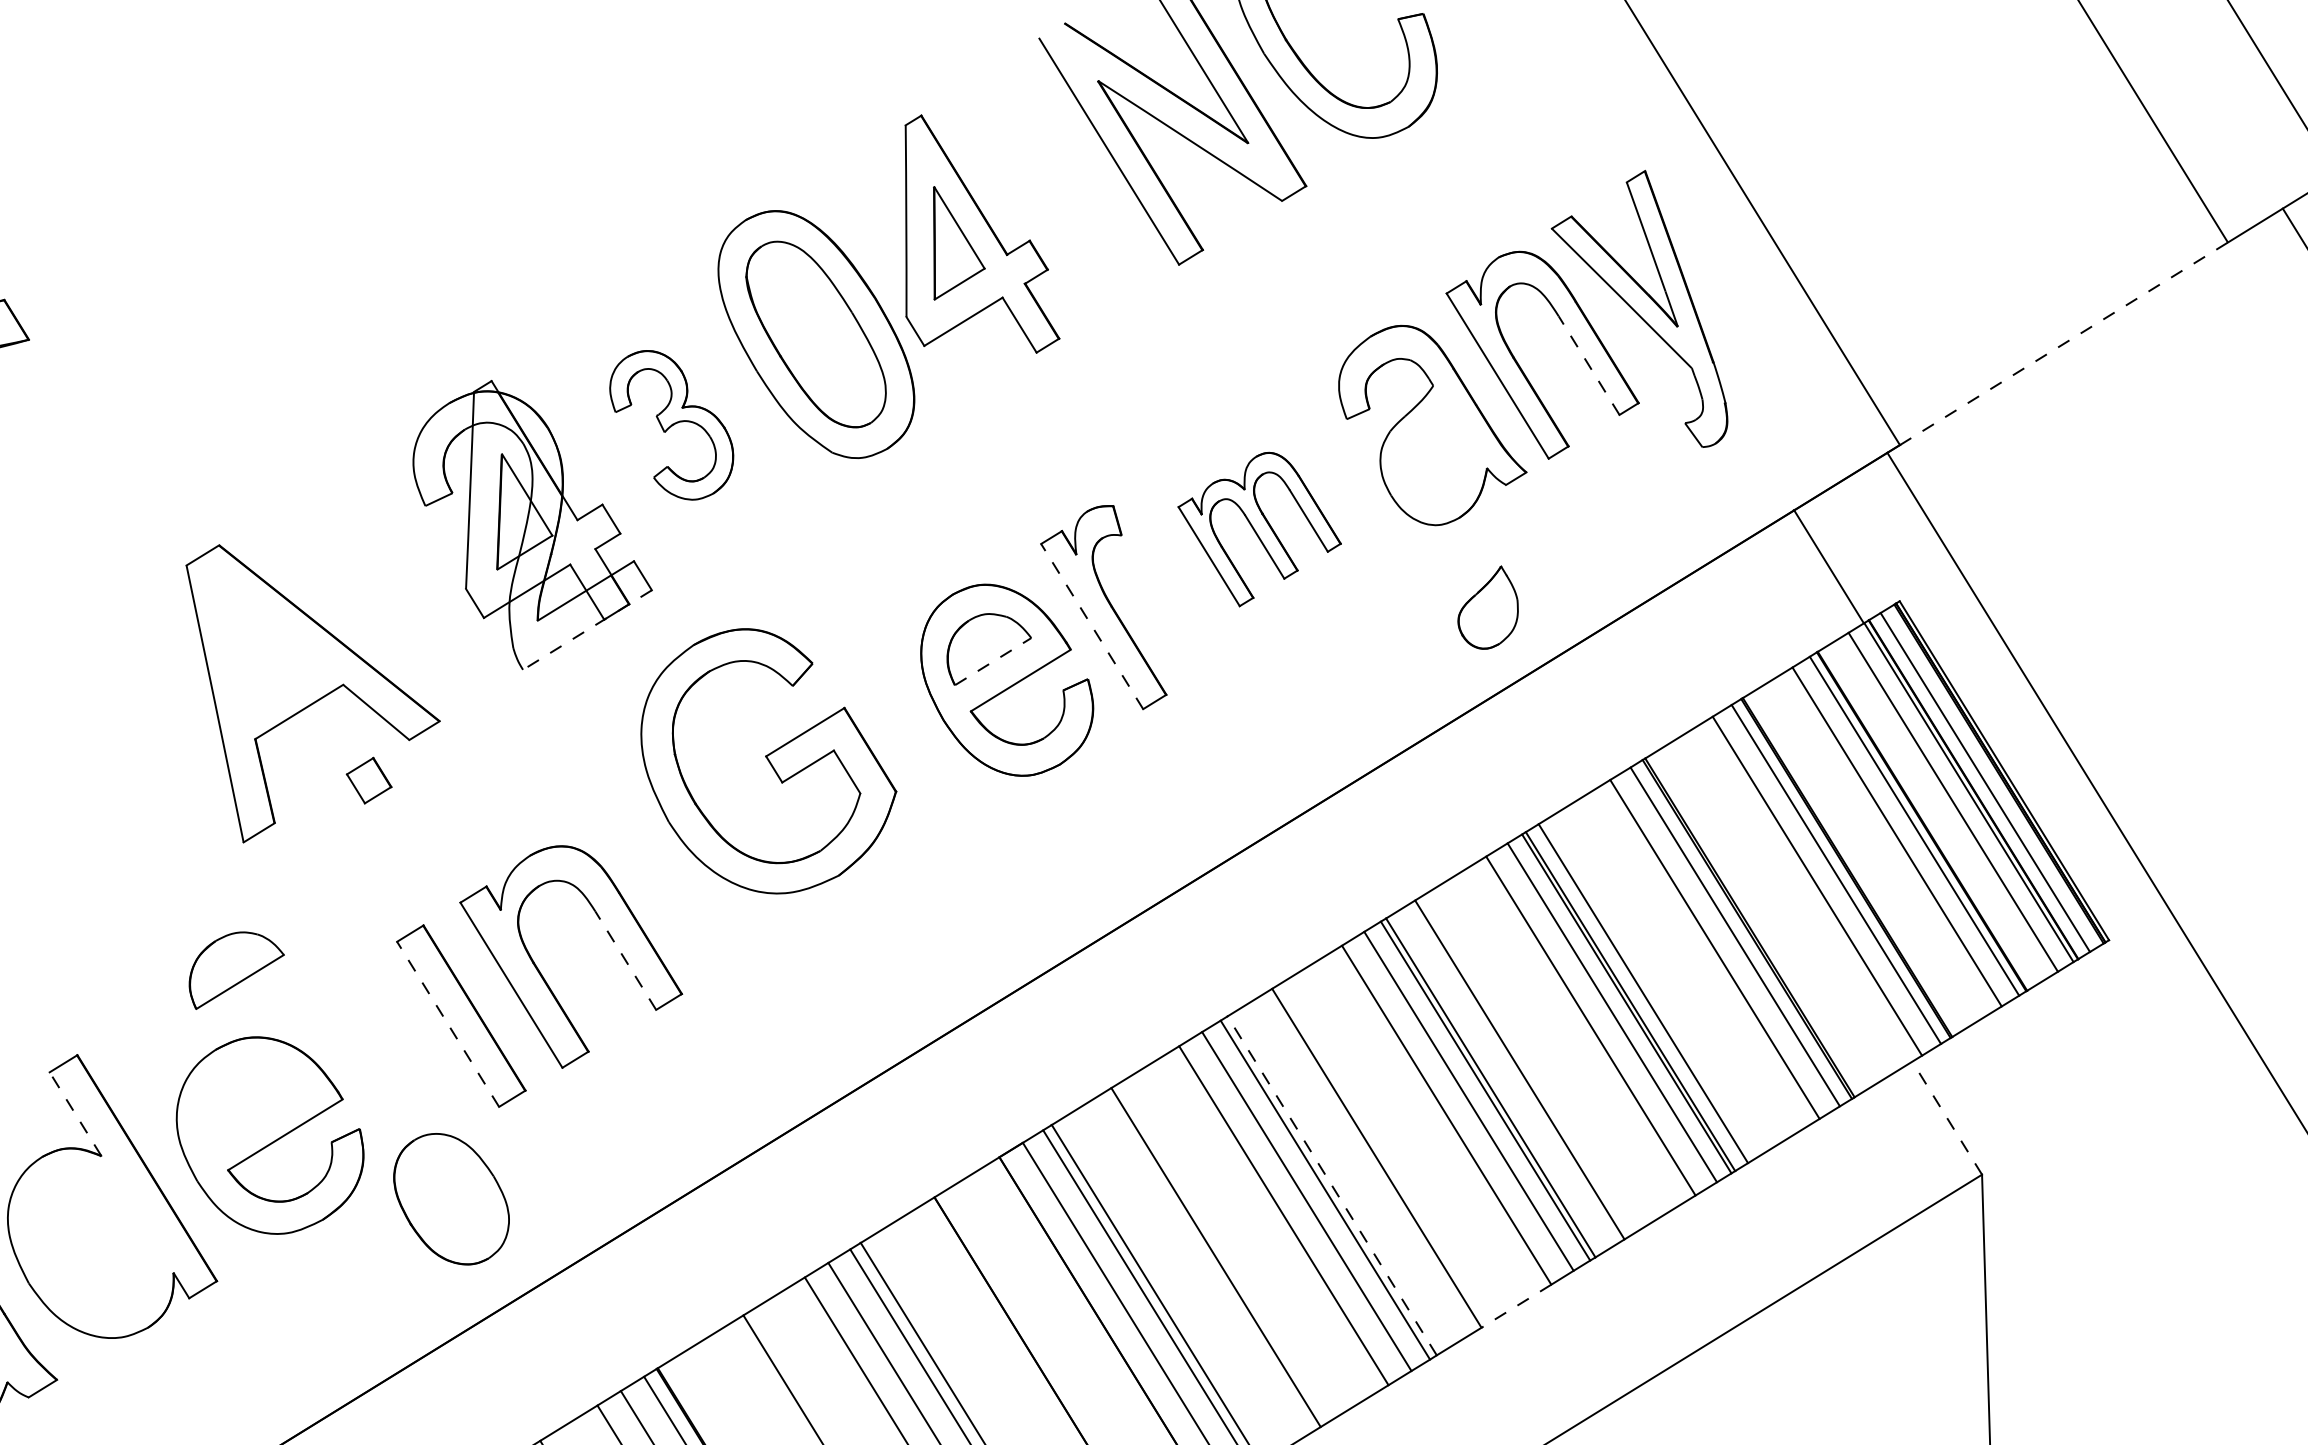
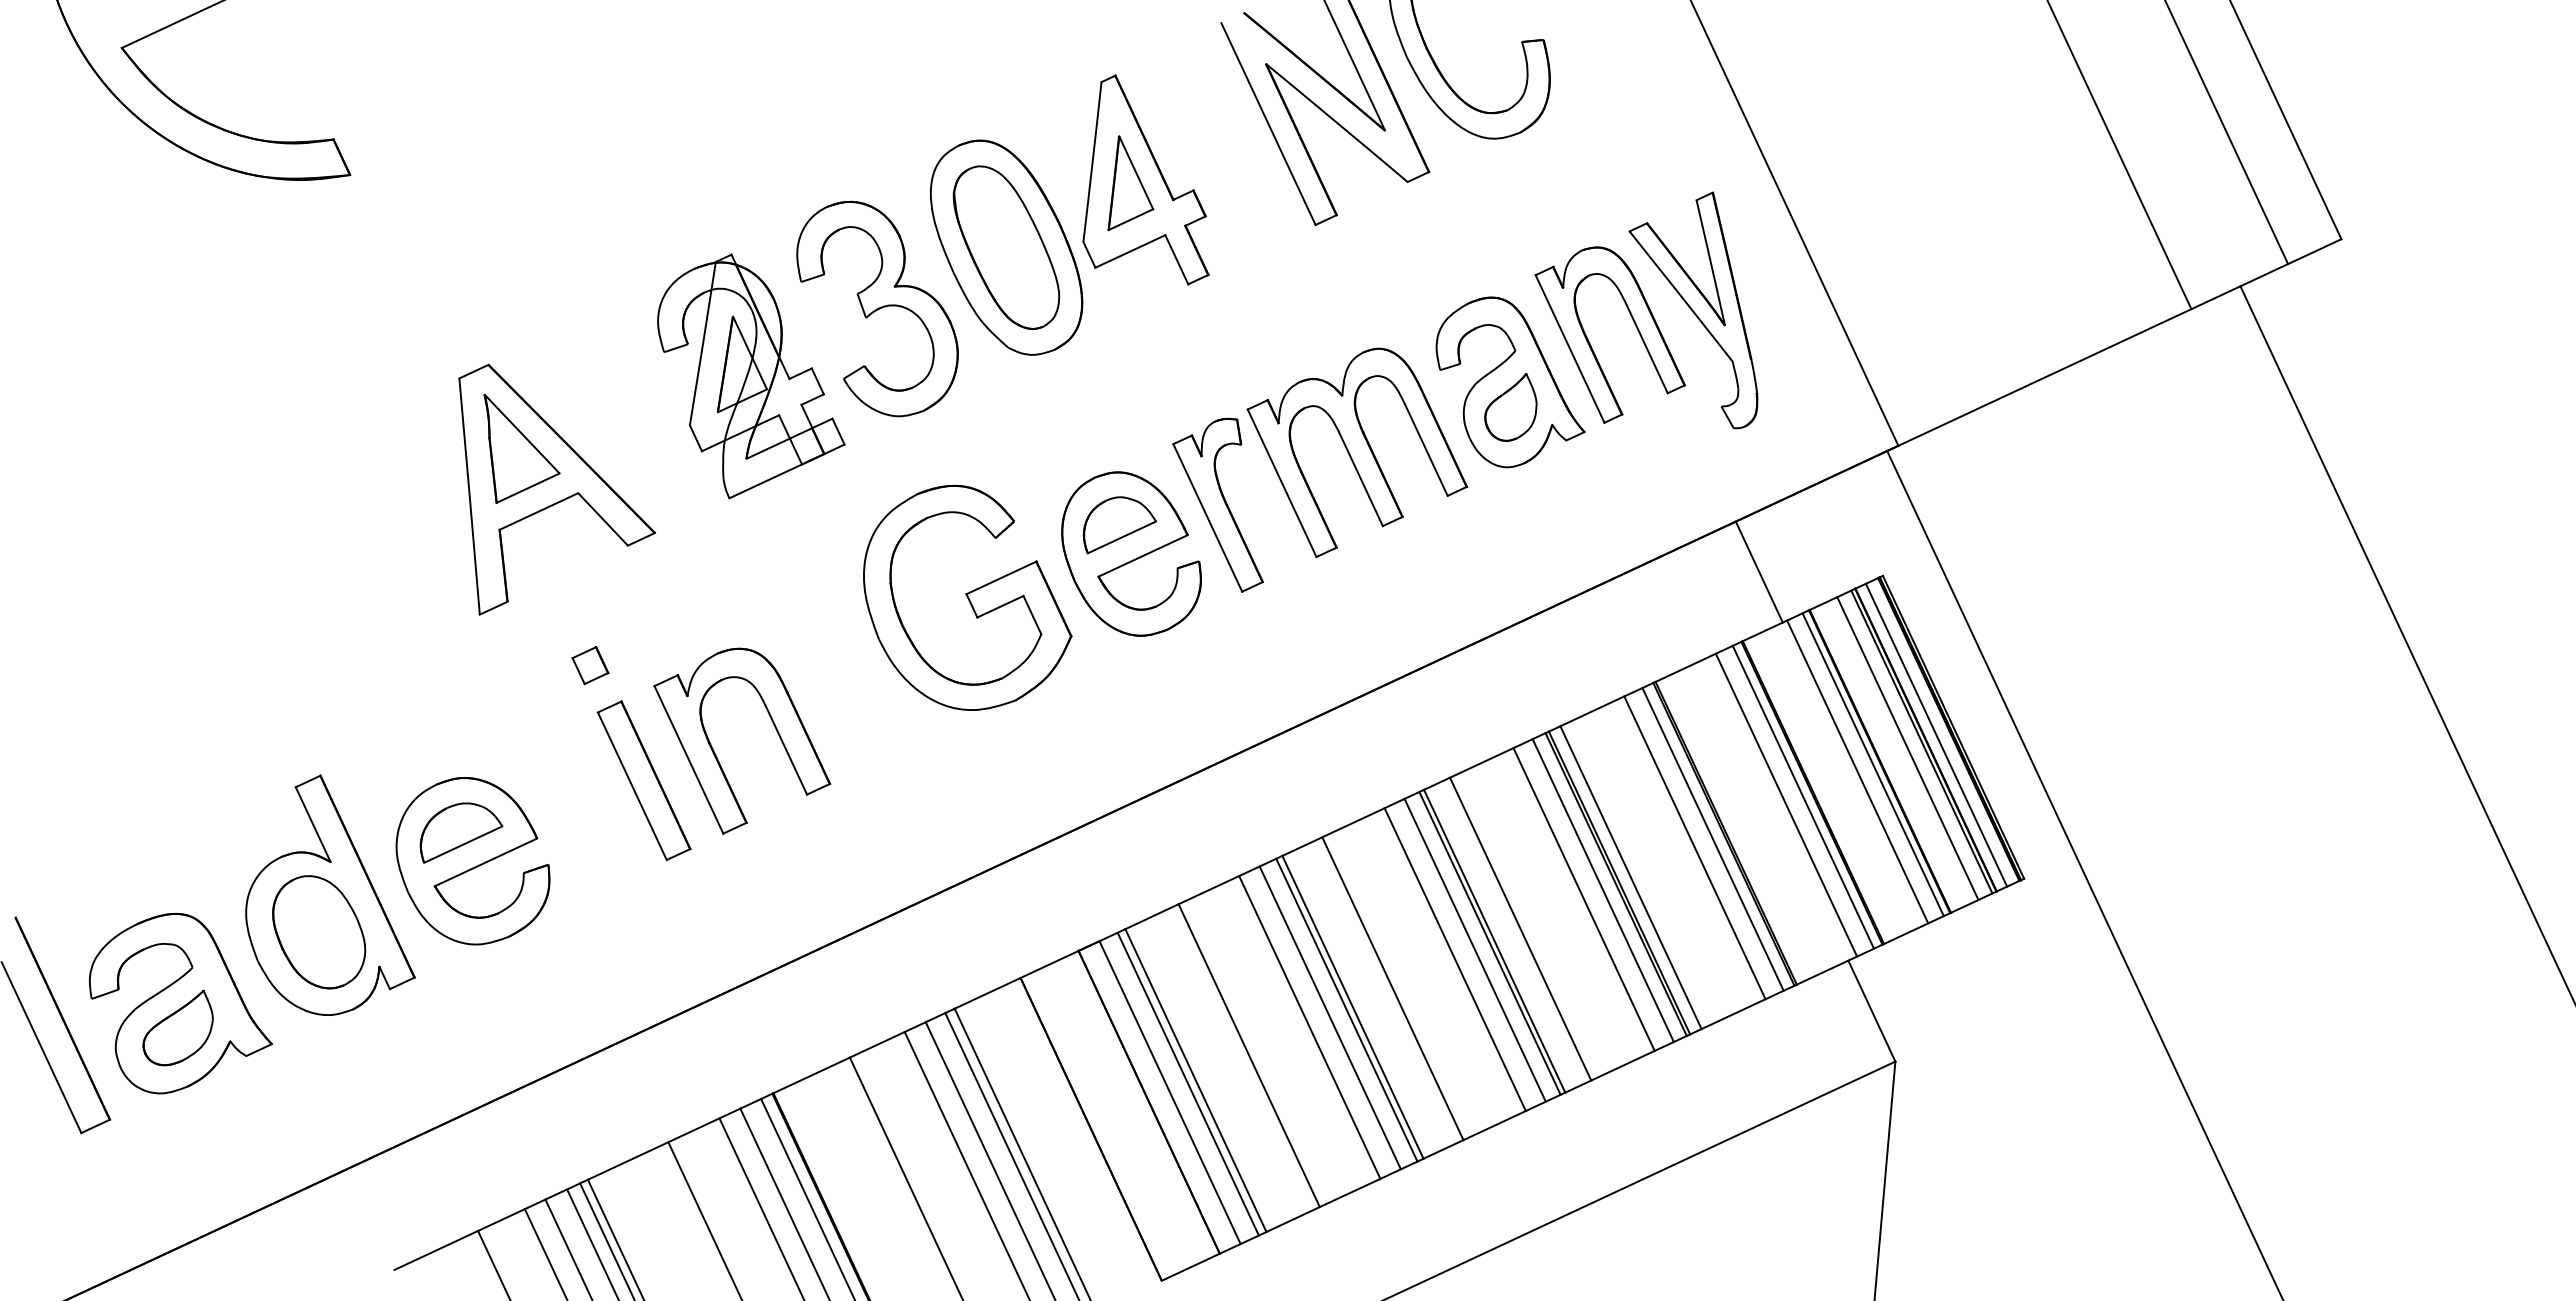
line: (2063, 343) -> (2044, 377), dashed -> solid
line: (1589, 365) -> (1647, 349), dashed -> solid
part: (671, 424) -> (877, 308), size x1.67
part: (1259, 528) -> (1356, 452), size x1.67
line: (1827, 566) -> (1758, 571), moved
part: (1487, 608) -> (1510, 407), moved
line: (1091, 626) -> (1207, 517), dashed -> solid
line: (586, 630) -> (786, 471), dashed -> solid
part: (269, 639) -> (521, 448), added
line: (992, 661) -> (1121, 537), dashed -> solid
part: (767, 760) -> (967, 597), moved
part: (369, 780) -> (590, 665), moved
line: (625, 960) -> (786, 750), dashed -> solid
part: (236, 967) -> (461, 832), moved
line: (448, 1023) -> (632, 785), dashed -> solid
line: (74, 1114) -> (312, 824), dashed -> solid
line: (1946, 1118) -> (1871, 1011), dashed -> solid
line: (1331, 1184) -> (1352, 1006), dashed -> solid
part: (452, 1199) -> (319, 932), moved
line: (1516, 1306) -> (1494, 1125), dashed -> solid

